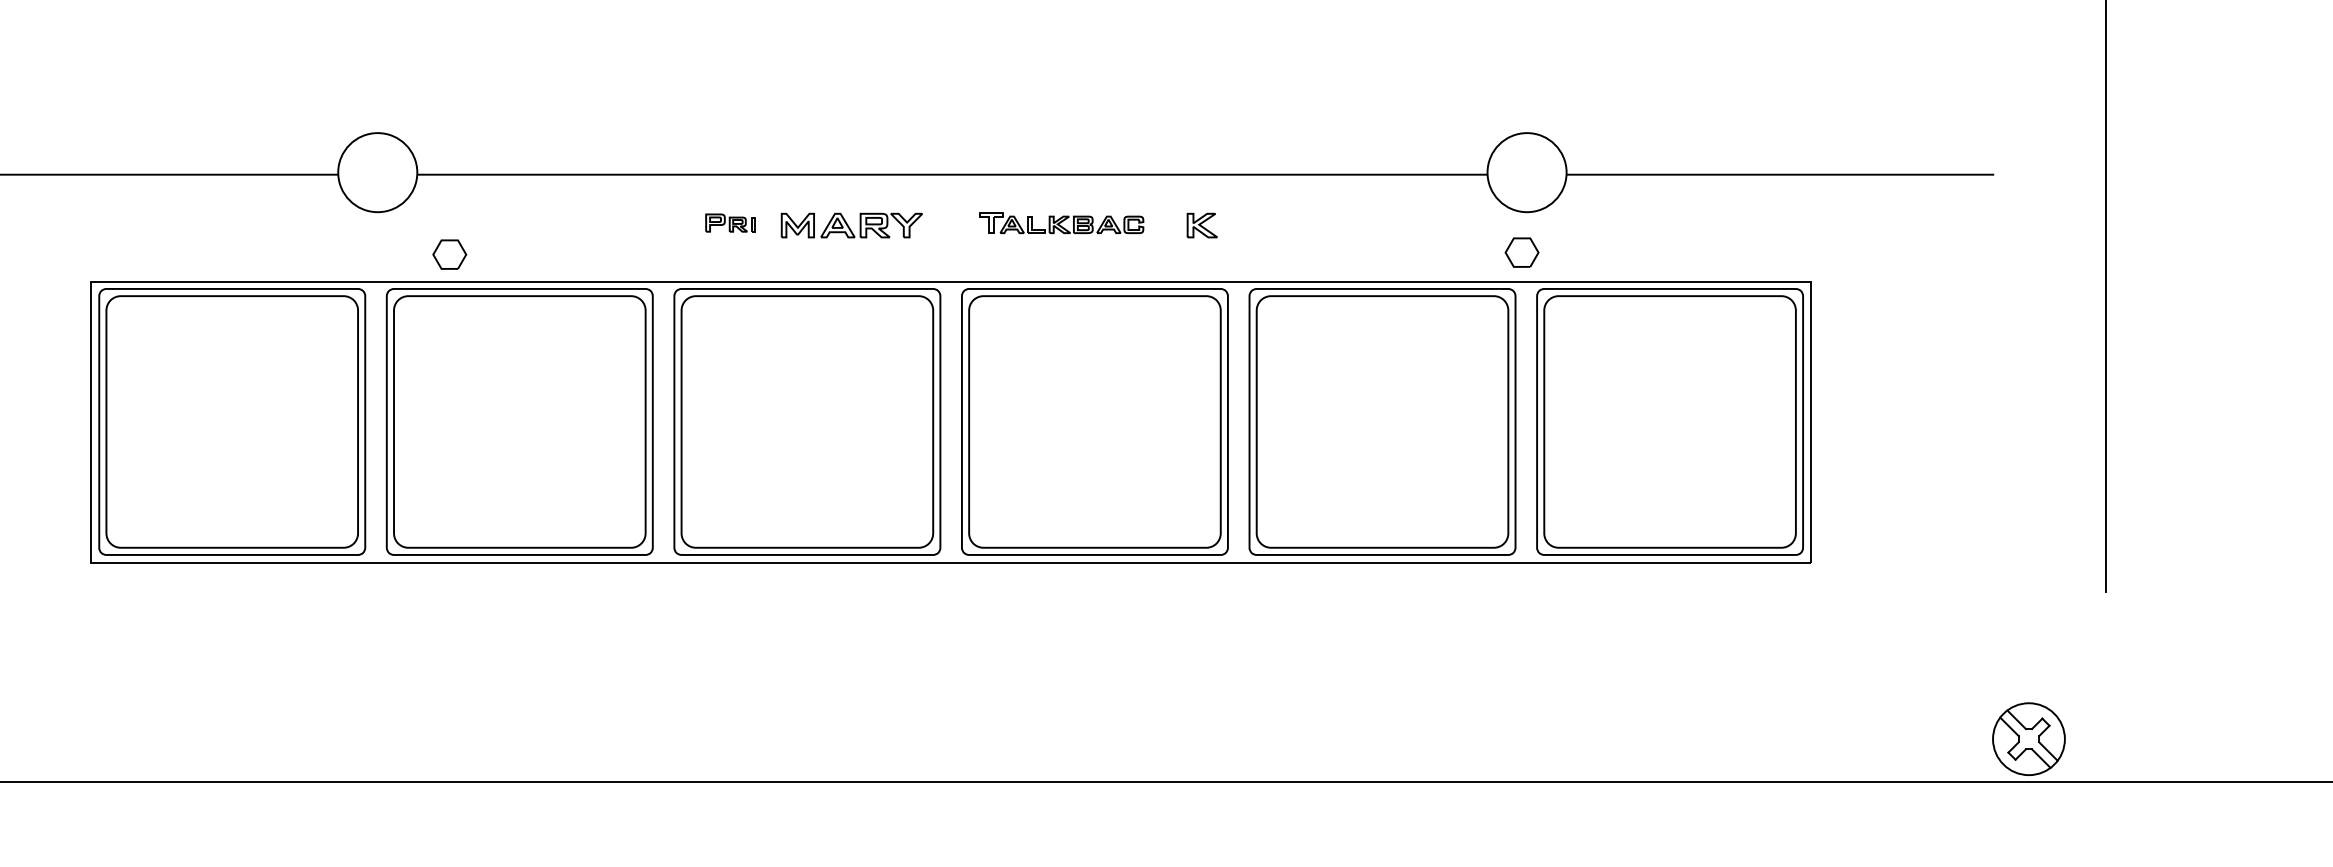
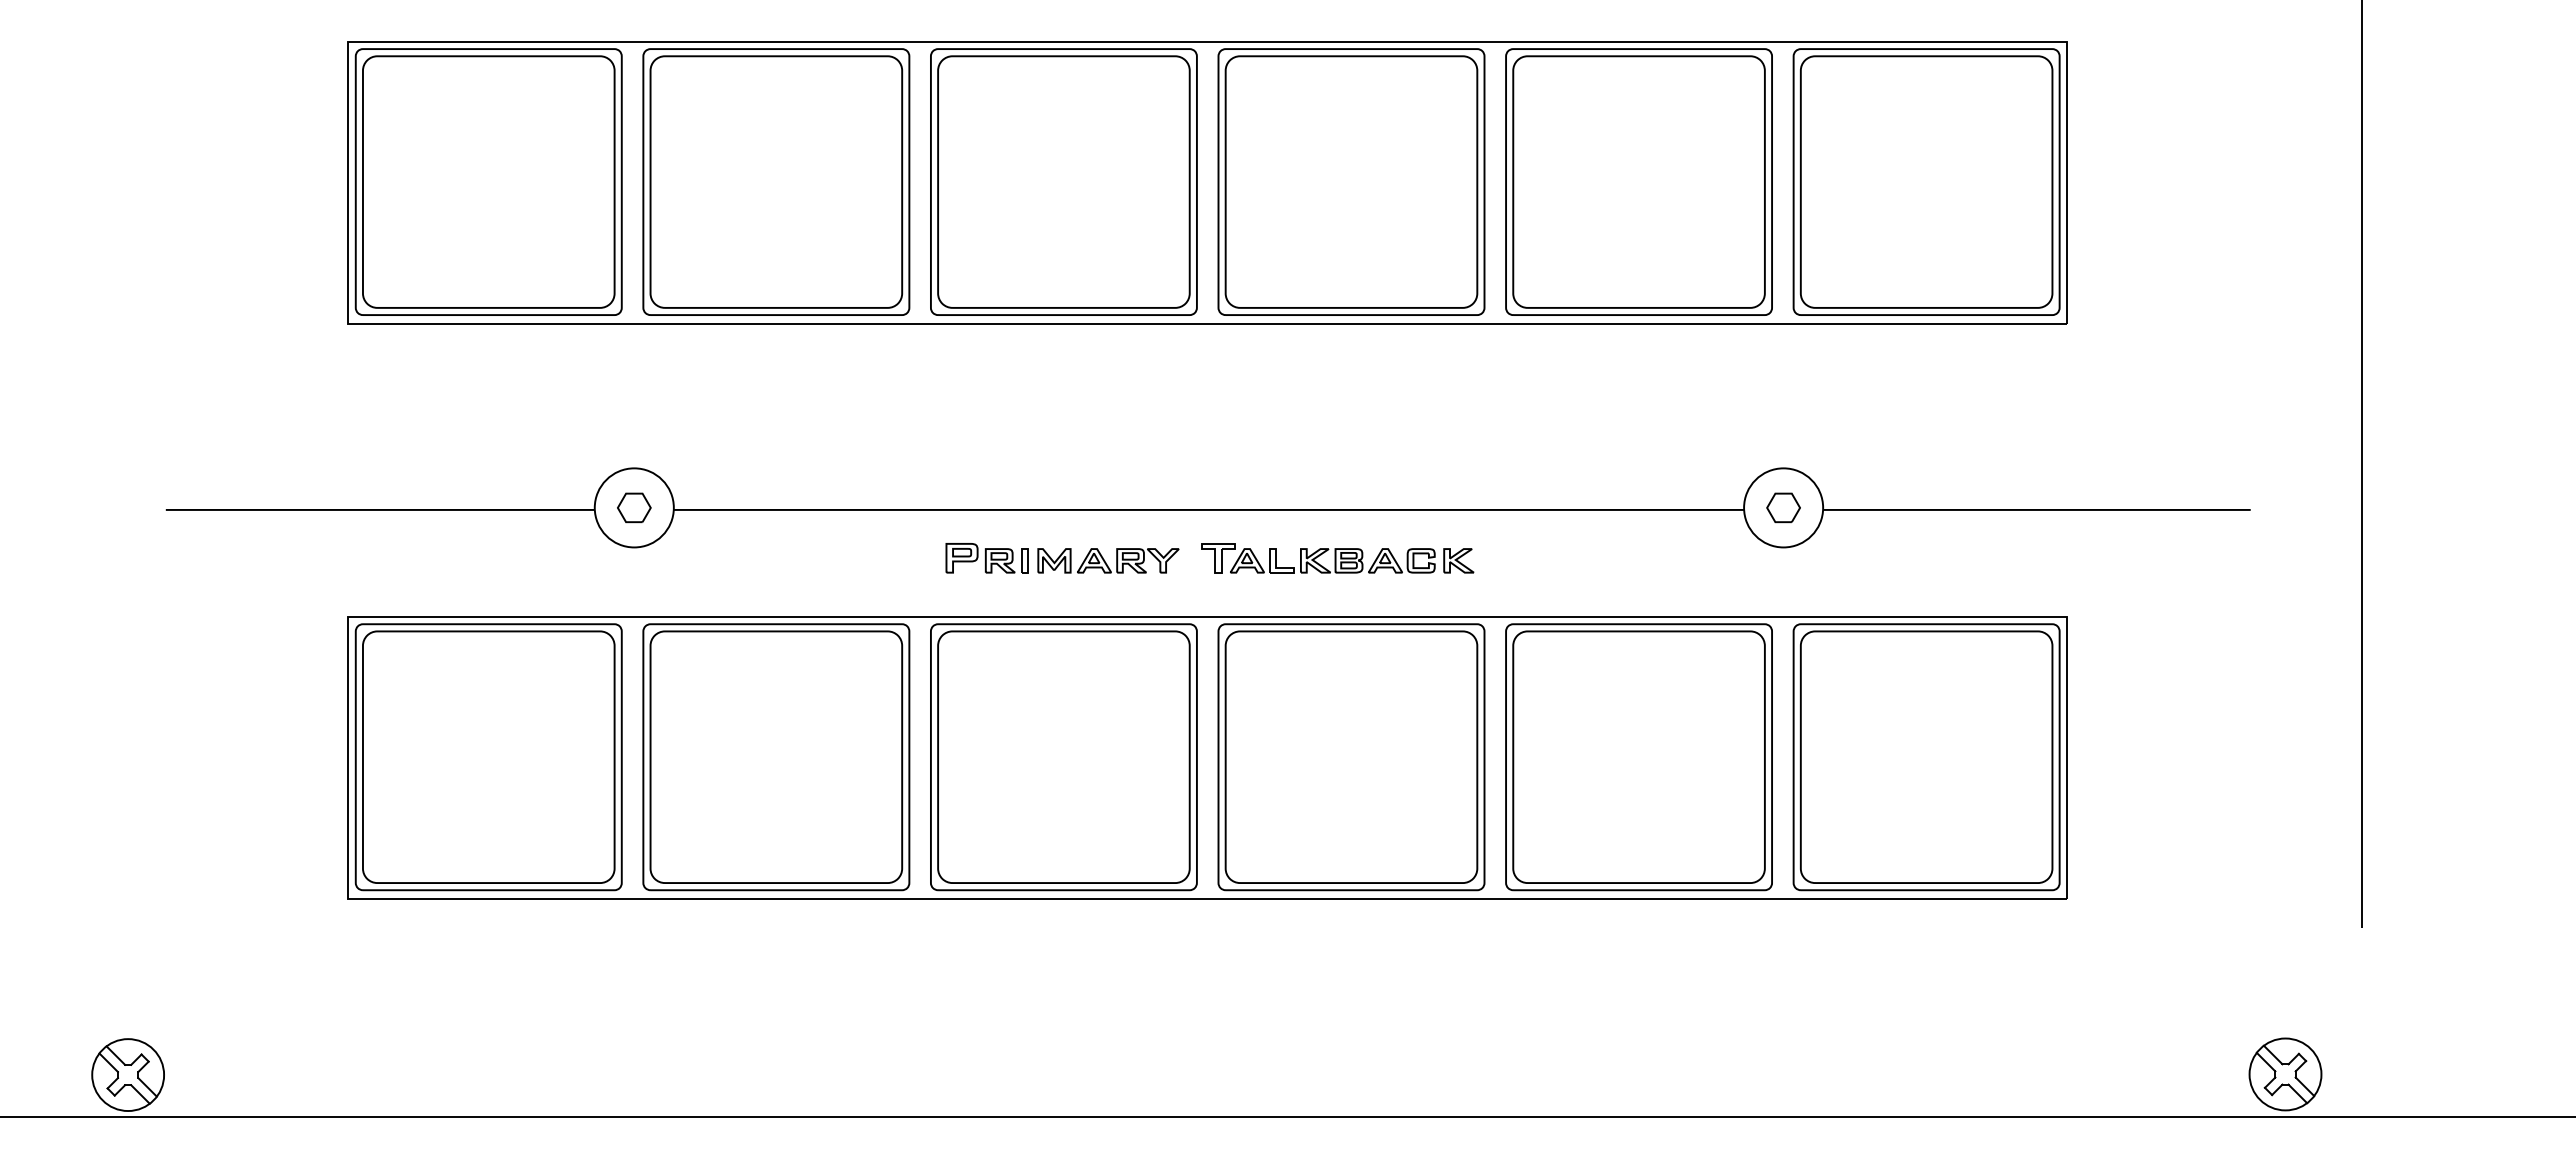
part: (729, 223) -> (986, 558), size x1.67
part: (1061, 223) -> (1318, 558), size x1.43
part: (1521, 252) -> (1783, 507), moved
part: (449, 254) -> (634, 507), moved

